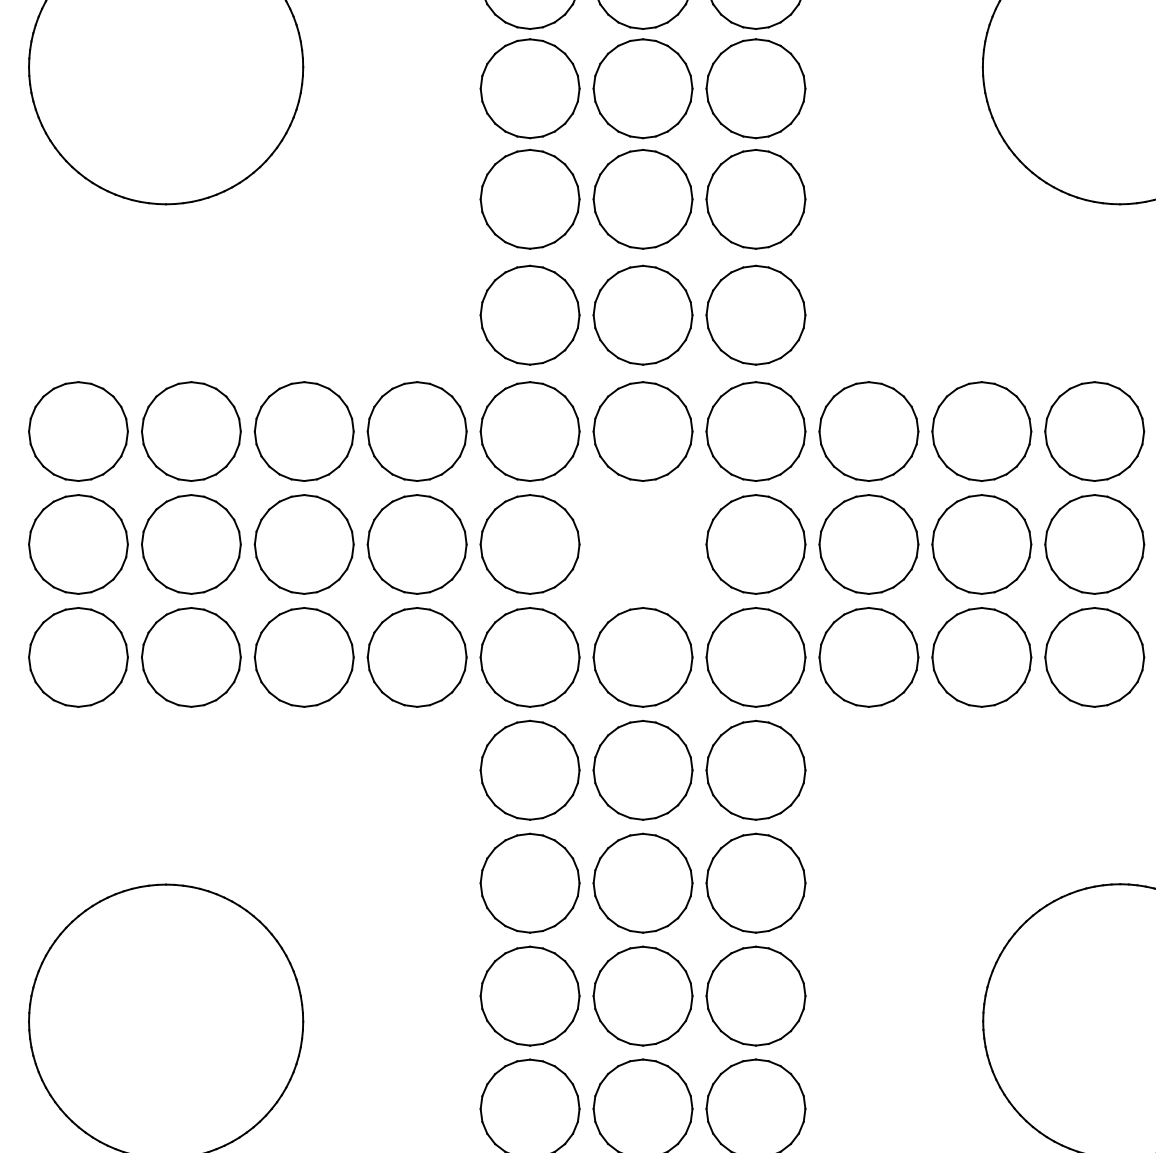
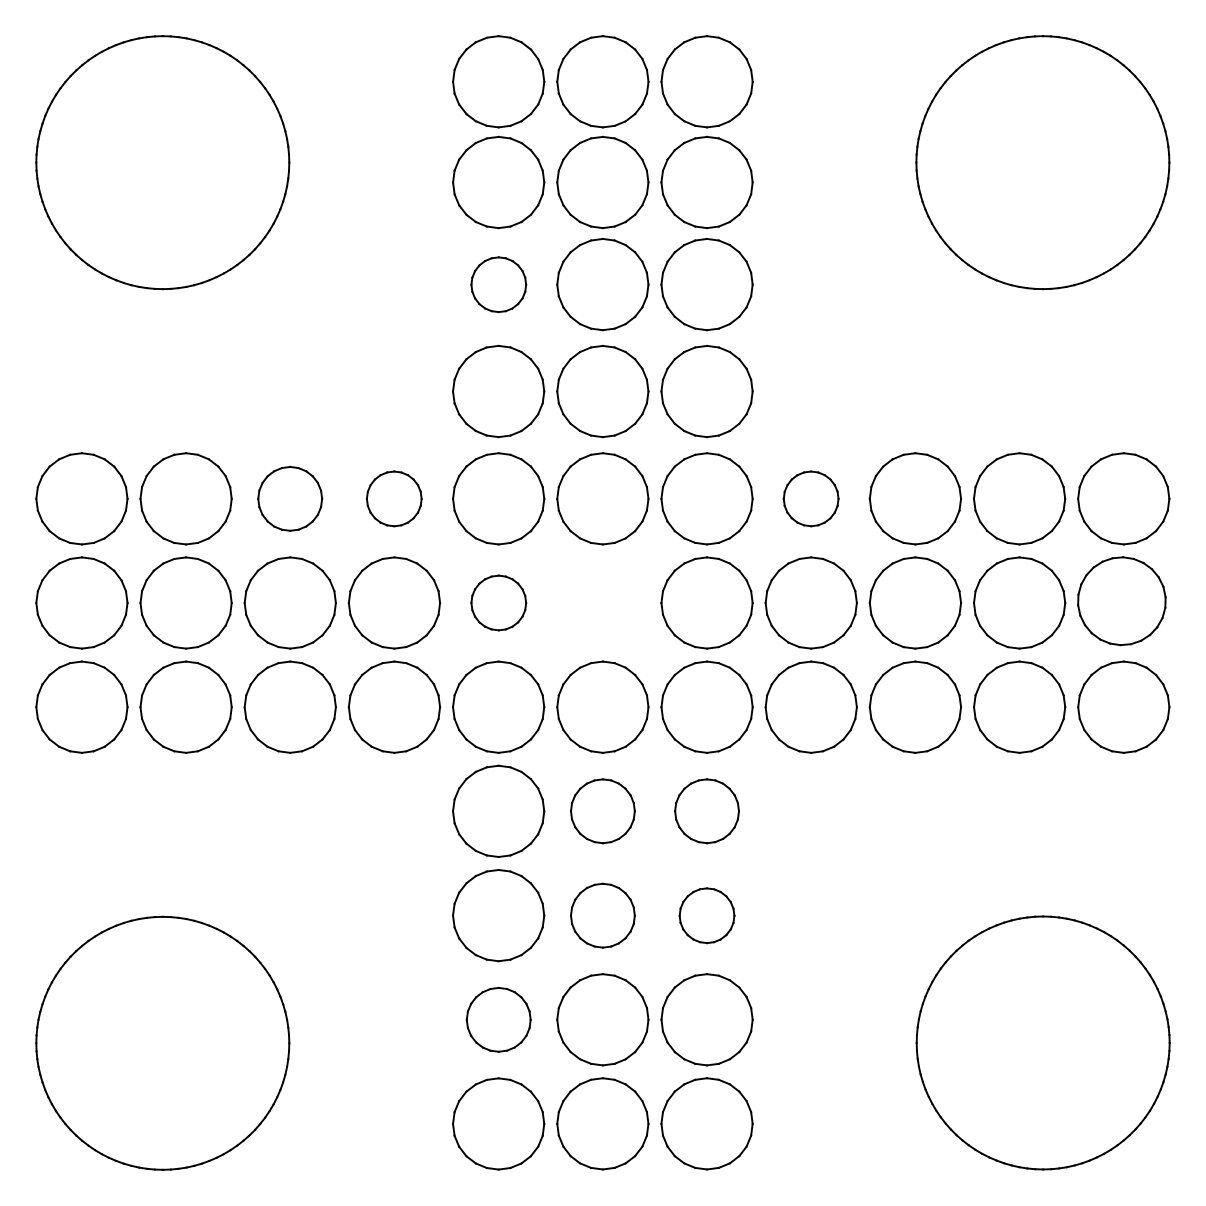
part: (529, 199) -> (498, 284), size x0.6
part: (303, 431) -> (289, 498), size x0.7
part: (416, 431) -> (393, 498), size x0.6
part: (868, 431) -> (810, 498), size x0.6
part: (529, 543) -> (498, 602), size x0.6
part: (642, 769) -> (602, 810), size x0.7
part: (755, 769) -> (706, 810), size x0.7
part: (642, 883) -> (602, 915), size x0.7
part: (755, 883) -> (706, 915), size x0.6
part: (529, 995) -> (498, 1019), size x0.7

